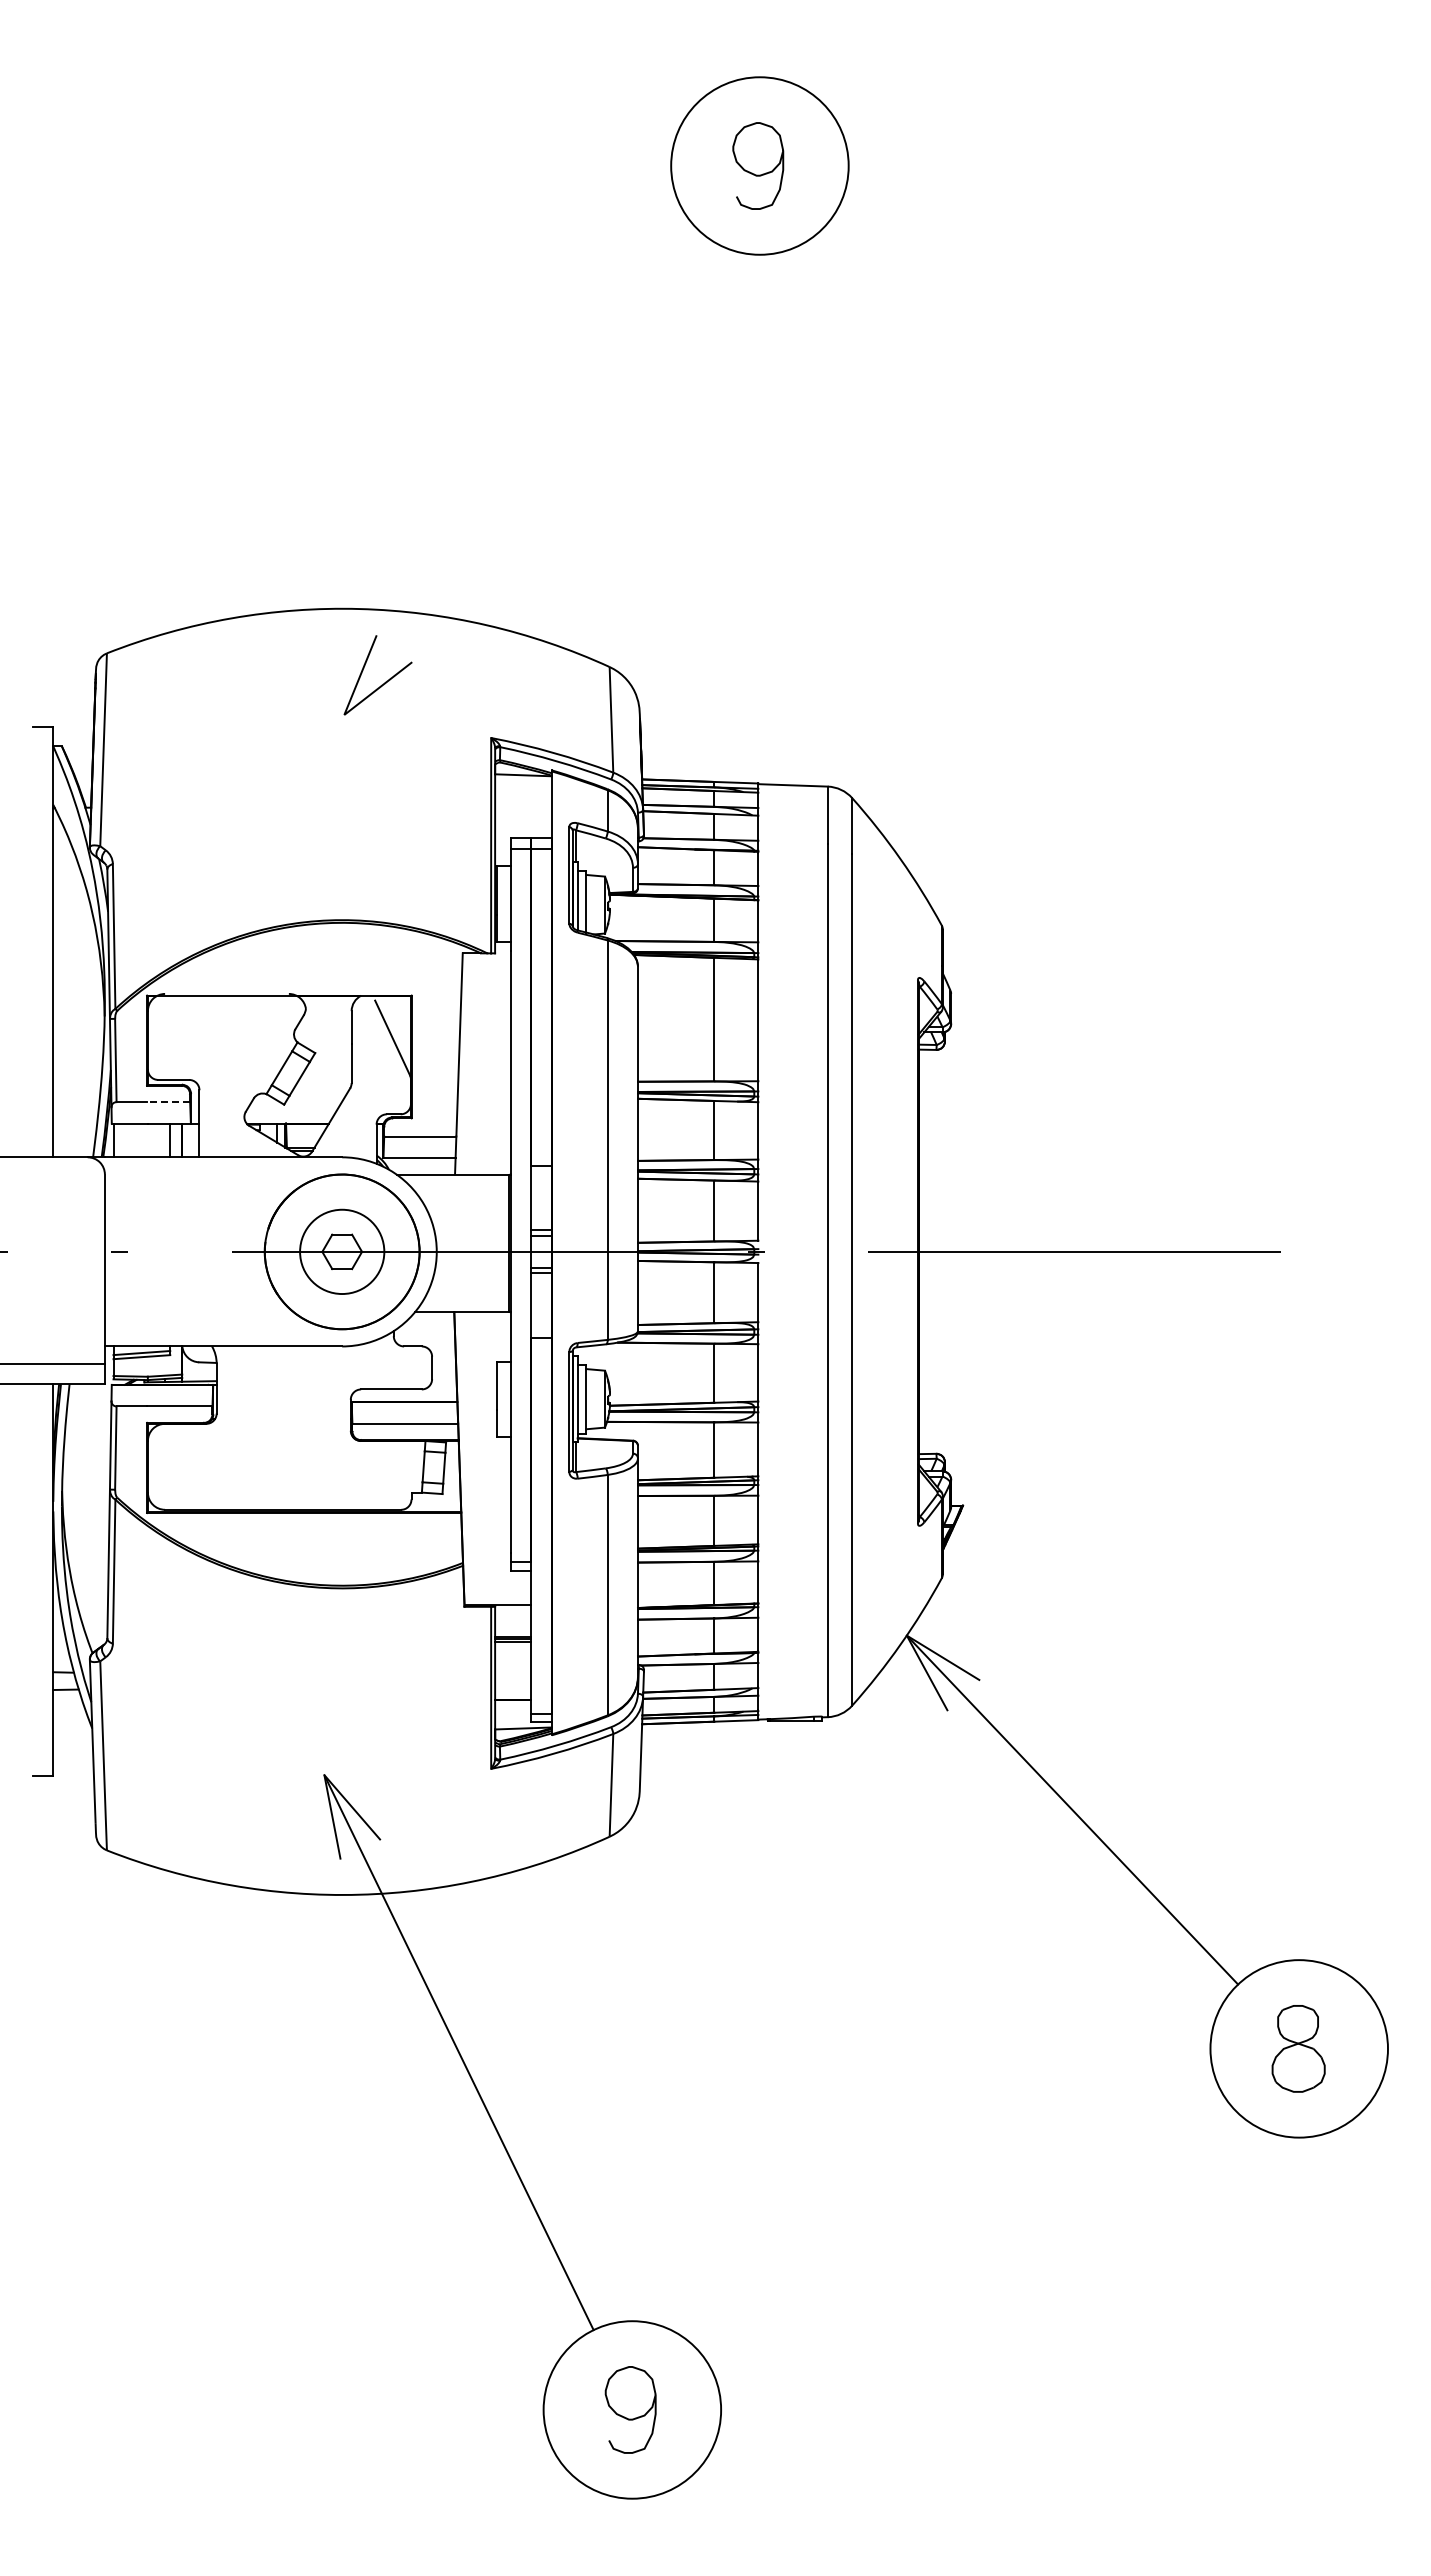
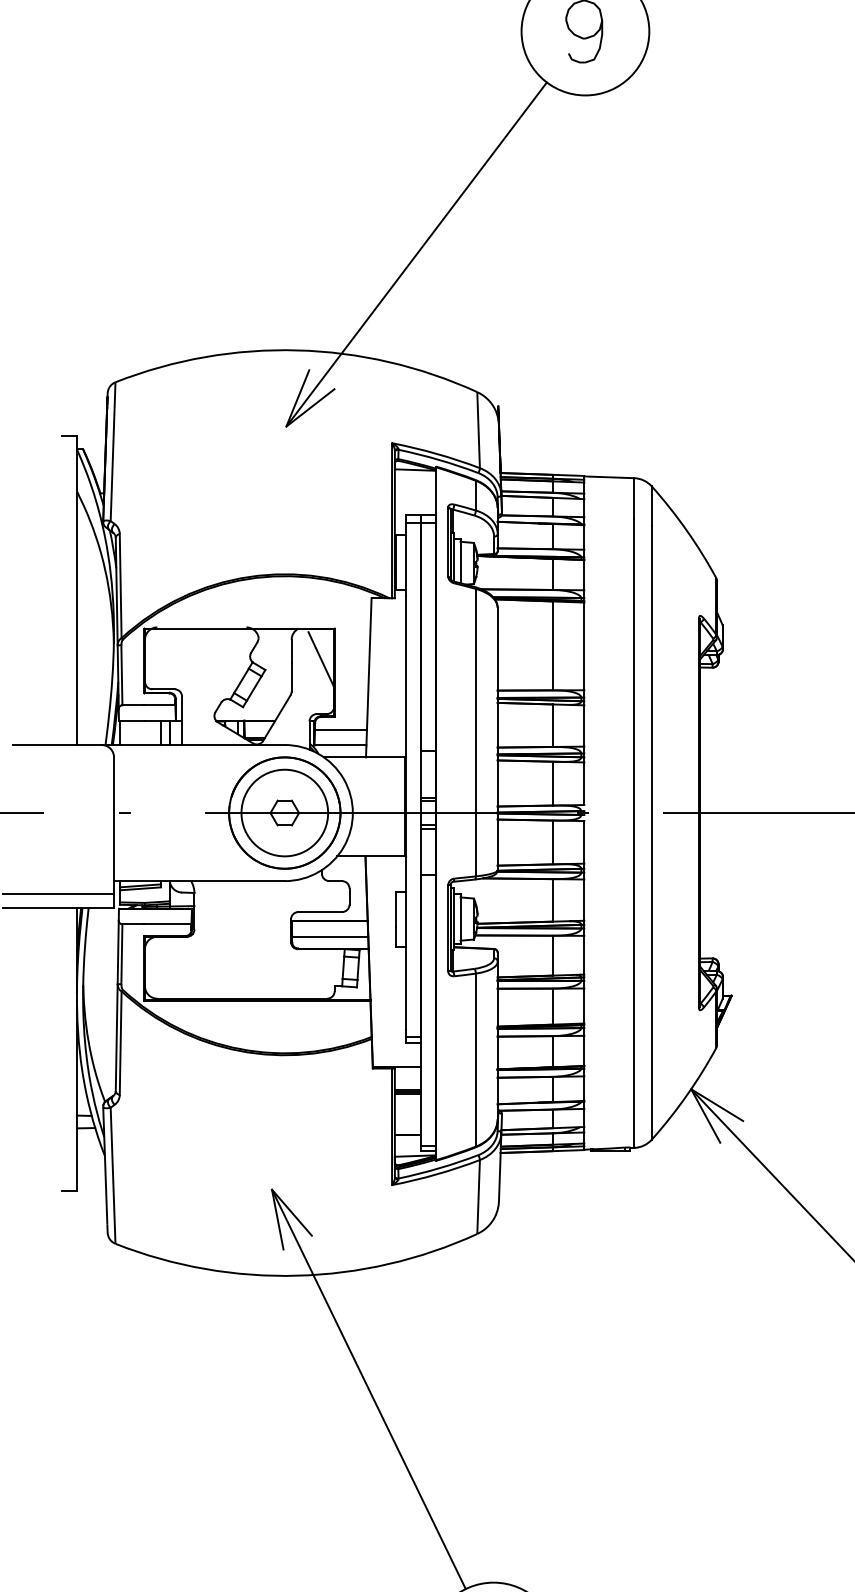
line: (525, 475) -> (416, 254), added
line: (168, 1102) -> (159, 705), dashed -> solid
circle: (342, 1251) -> (285, 812), size x1.43

